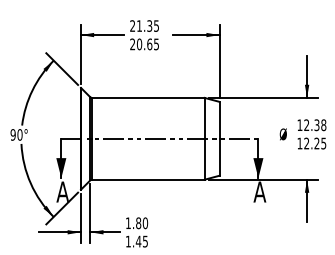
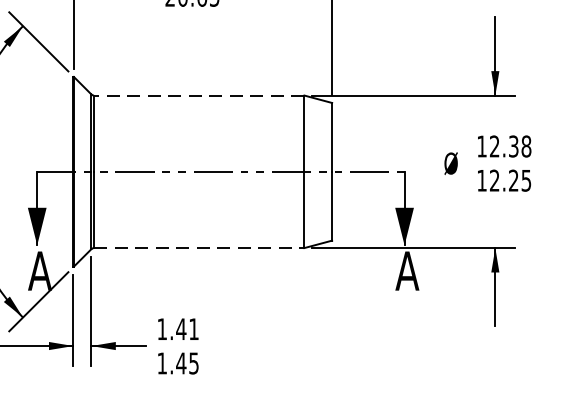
line: (147, 97) -> (197, 94), solid -> dashed
line: (148, 179) -> (199, 247), solid -> dashed
text: (141, 223) -> (186, 329), 1.80 -> 1.41

